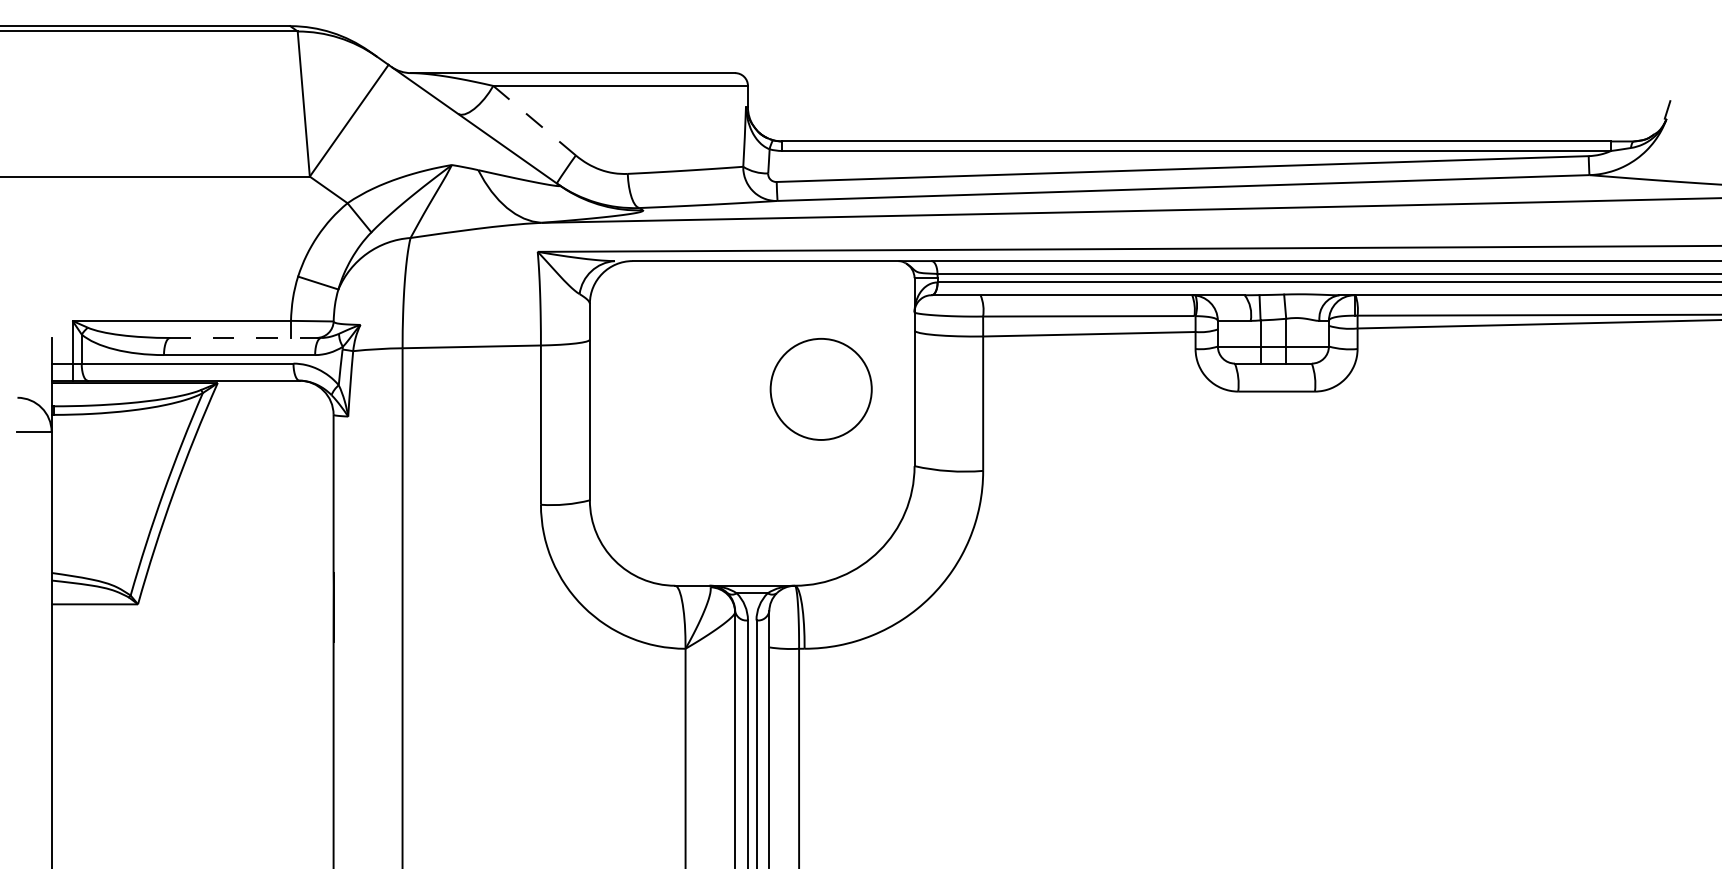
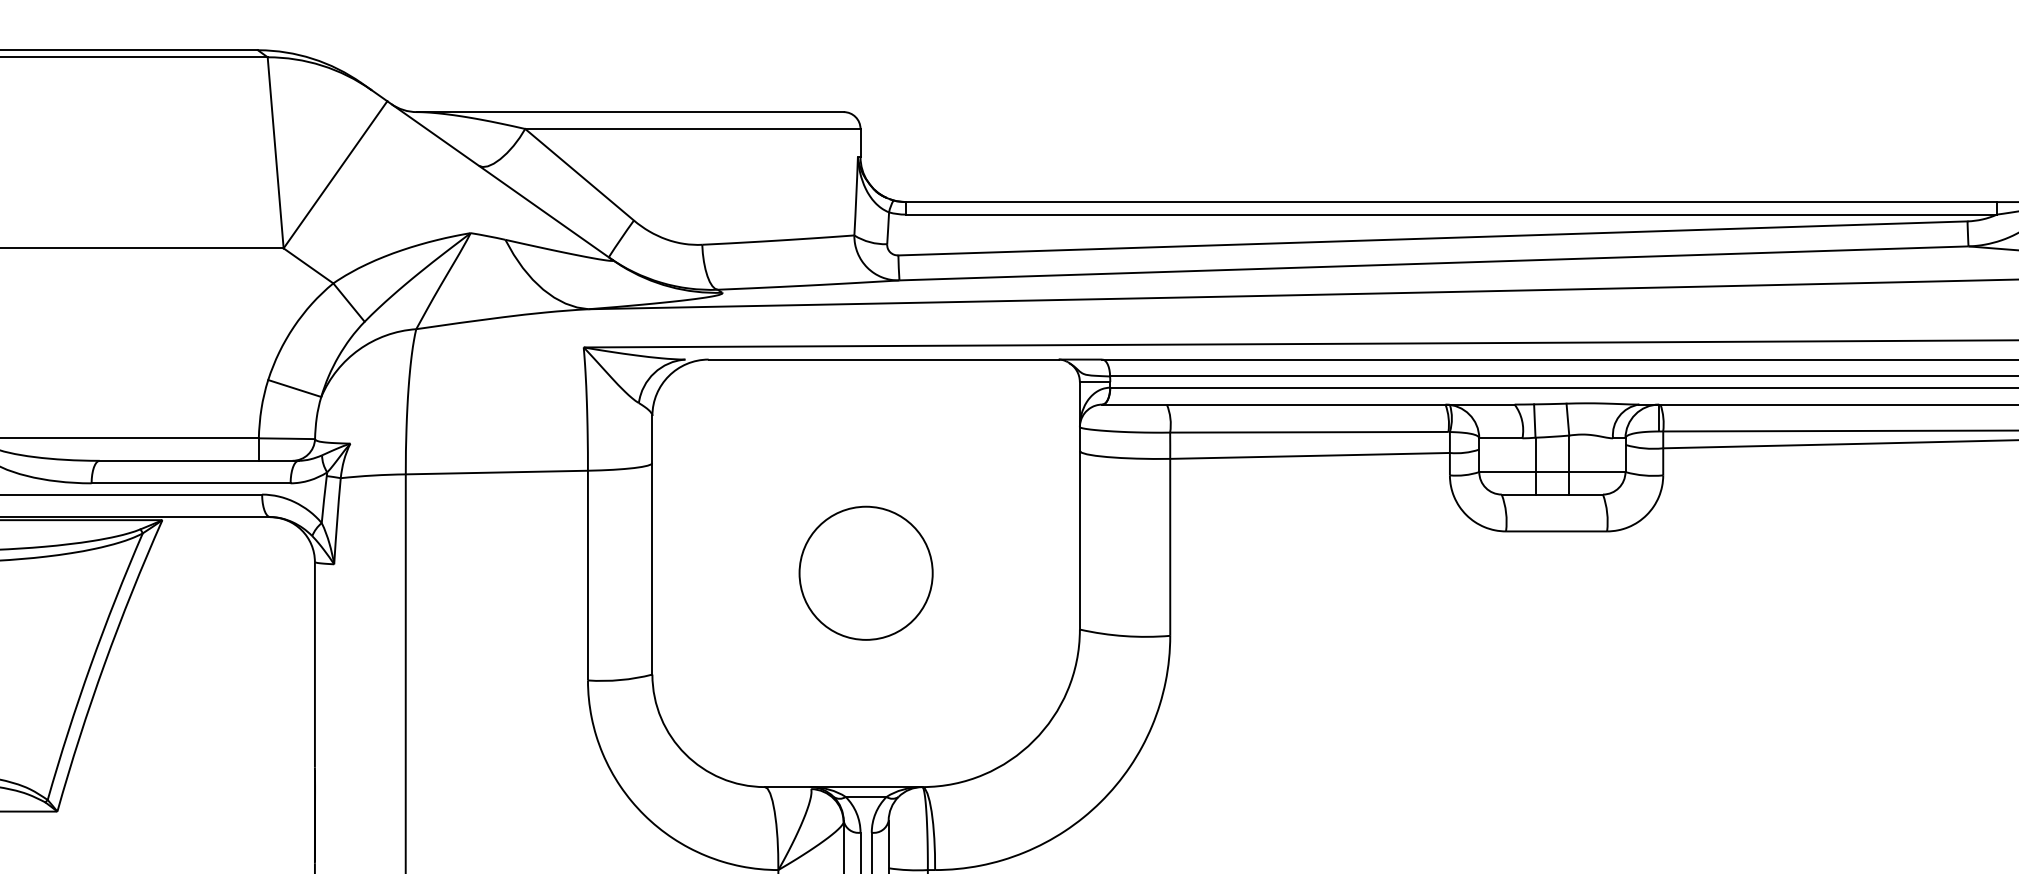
line: (534, 120) -> (579, 174), dashed -> solid
line: (245, 337) -> (198, 460), dashed -> solid
circle: (820, 389) -> (865, 573), moved

